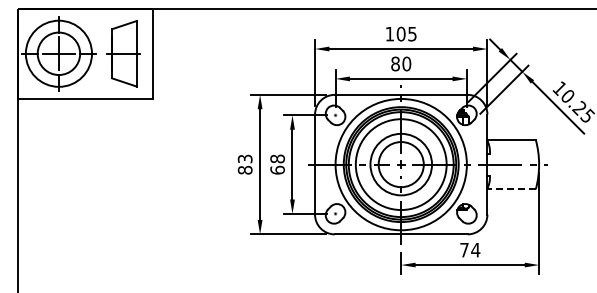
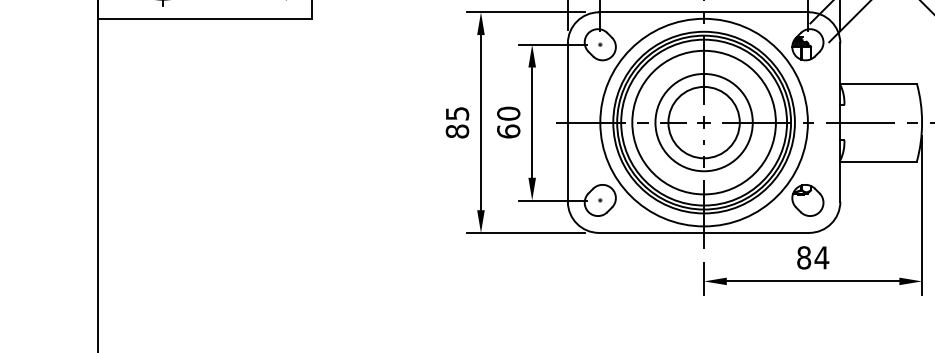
text: (244, 158) -> (456, 112), 83 -> 85
text: (277, 158) -> (508, 112), 68 -> 60
line: (511, 189) -> (878, 161), dashed -> solid
text: (464, 249) -> (804, 256), 74 -> 84

